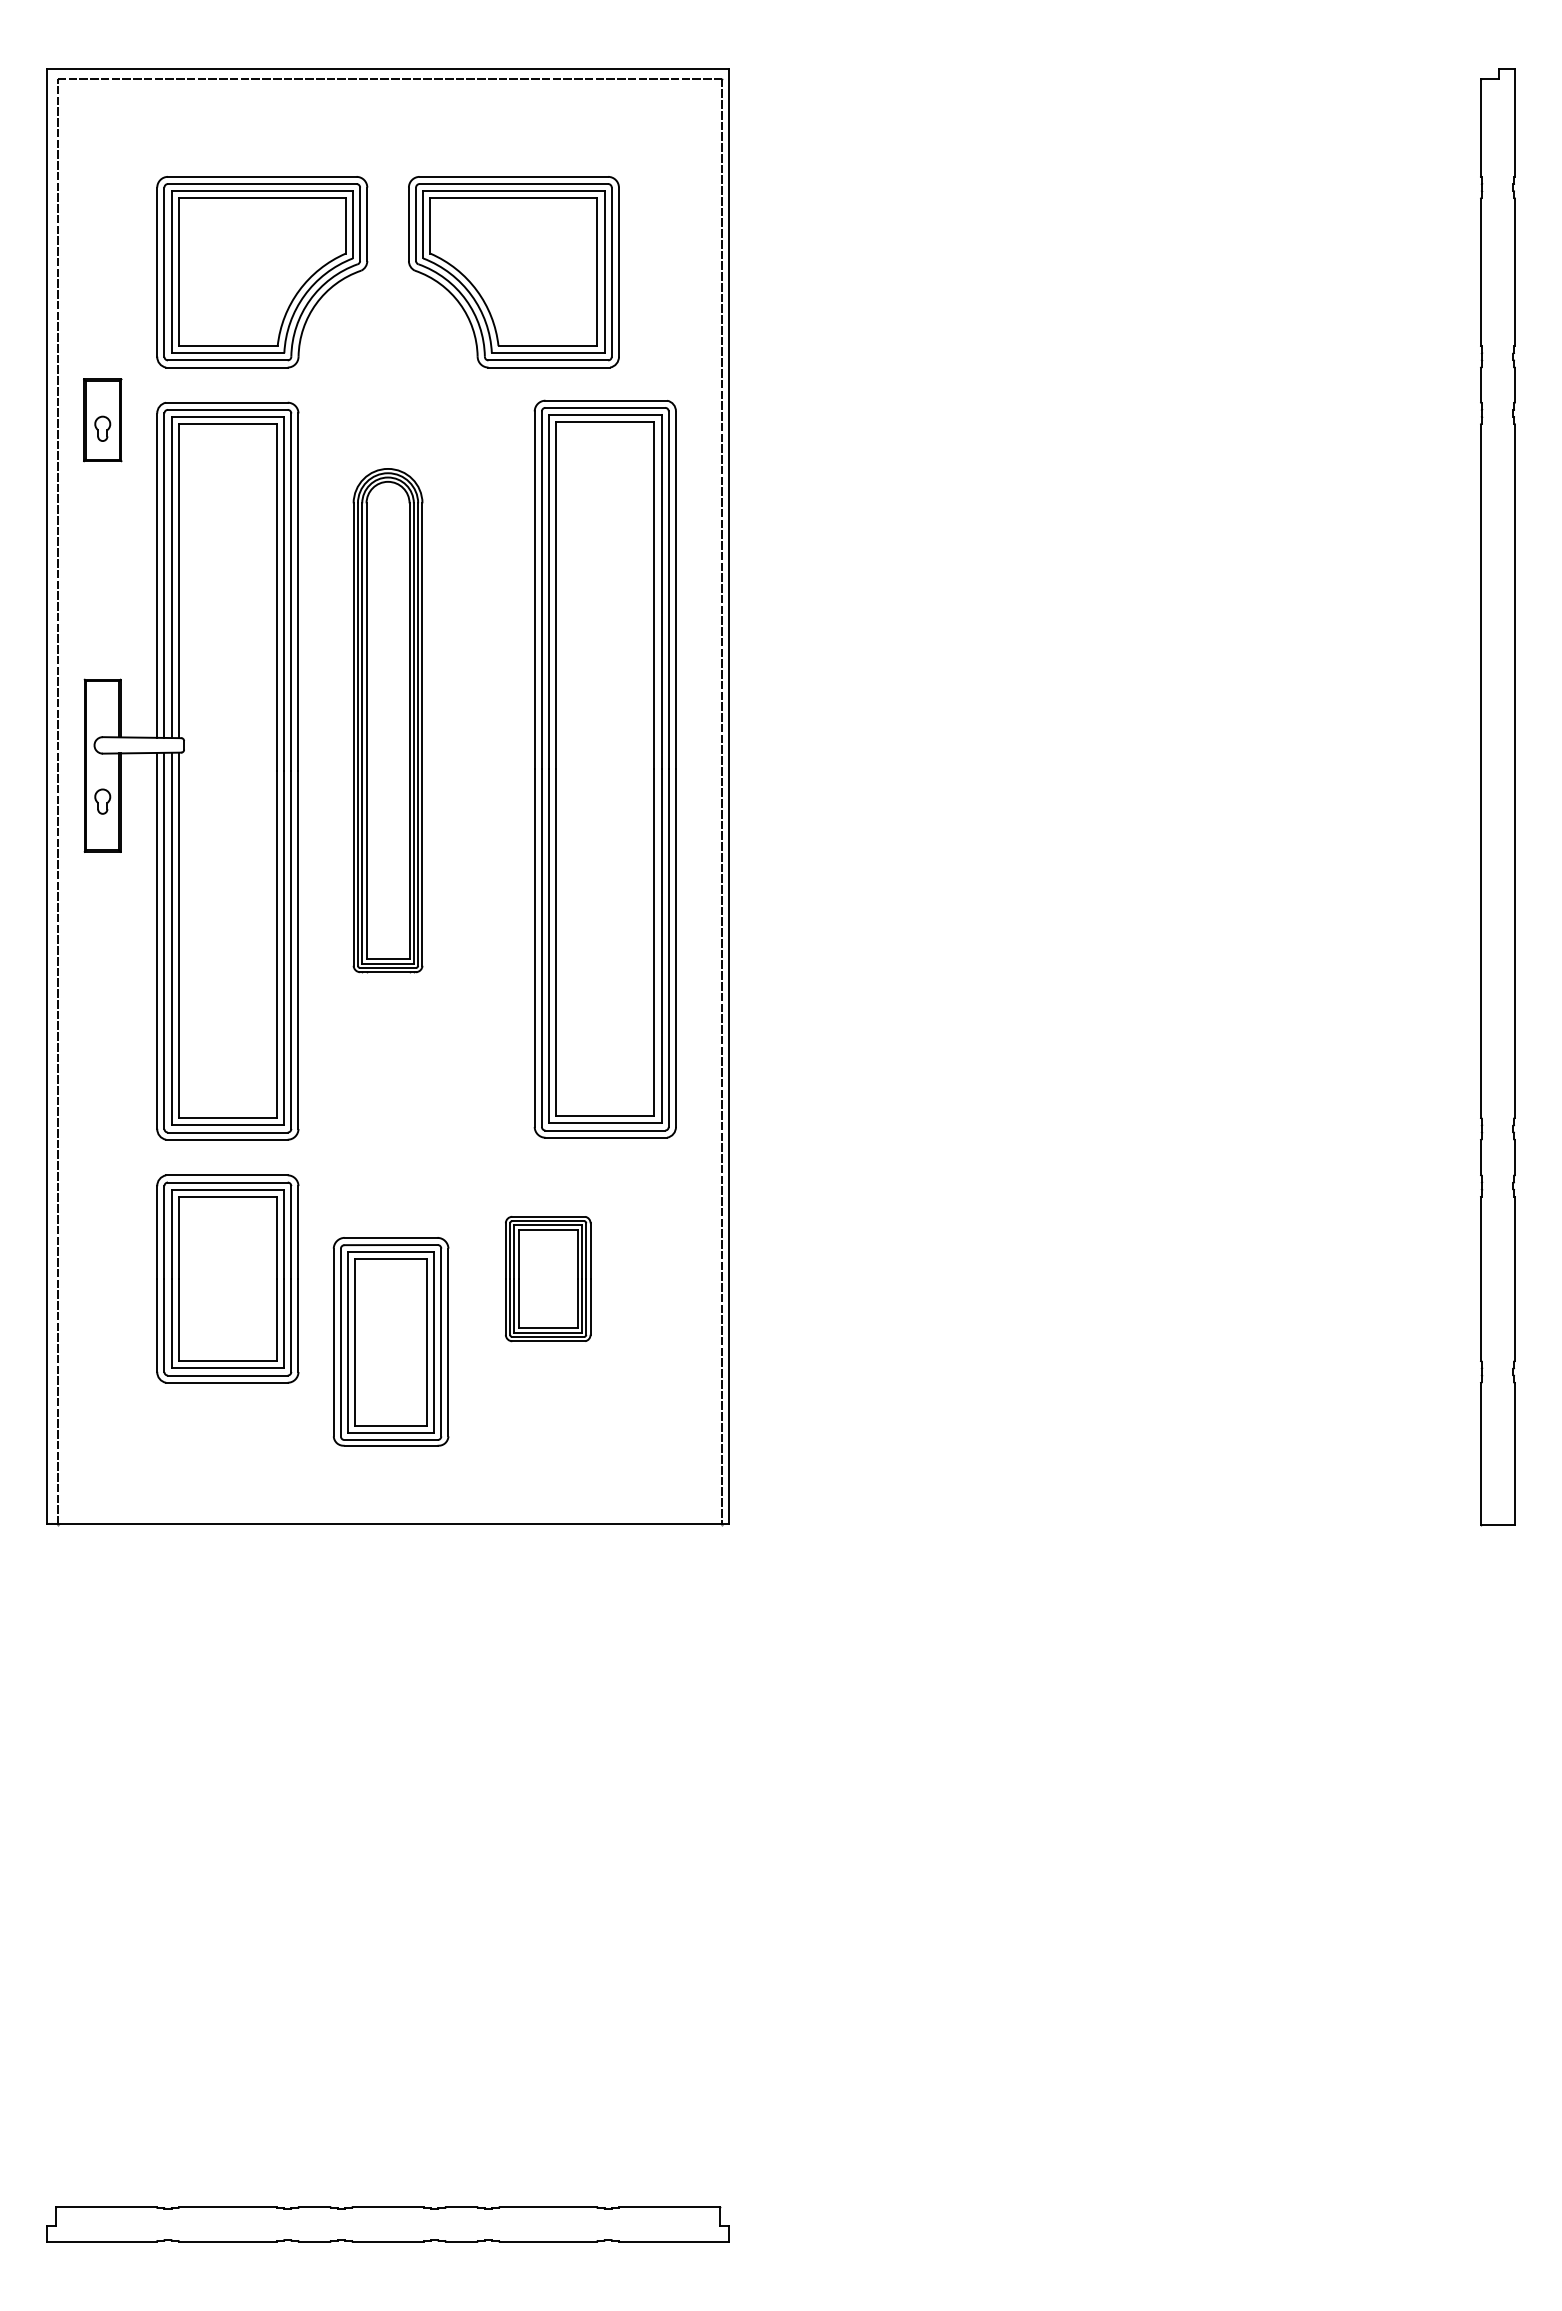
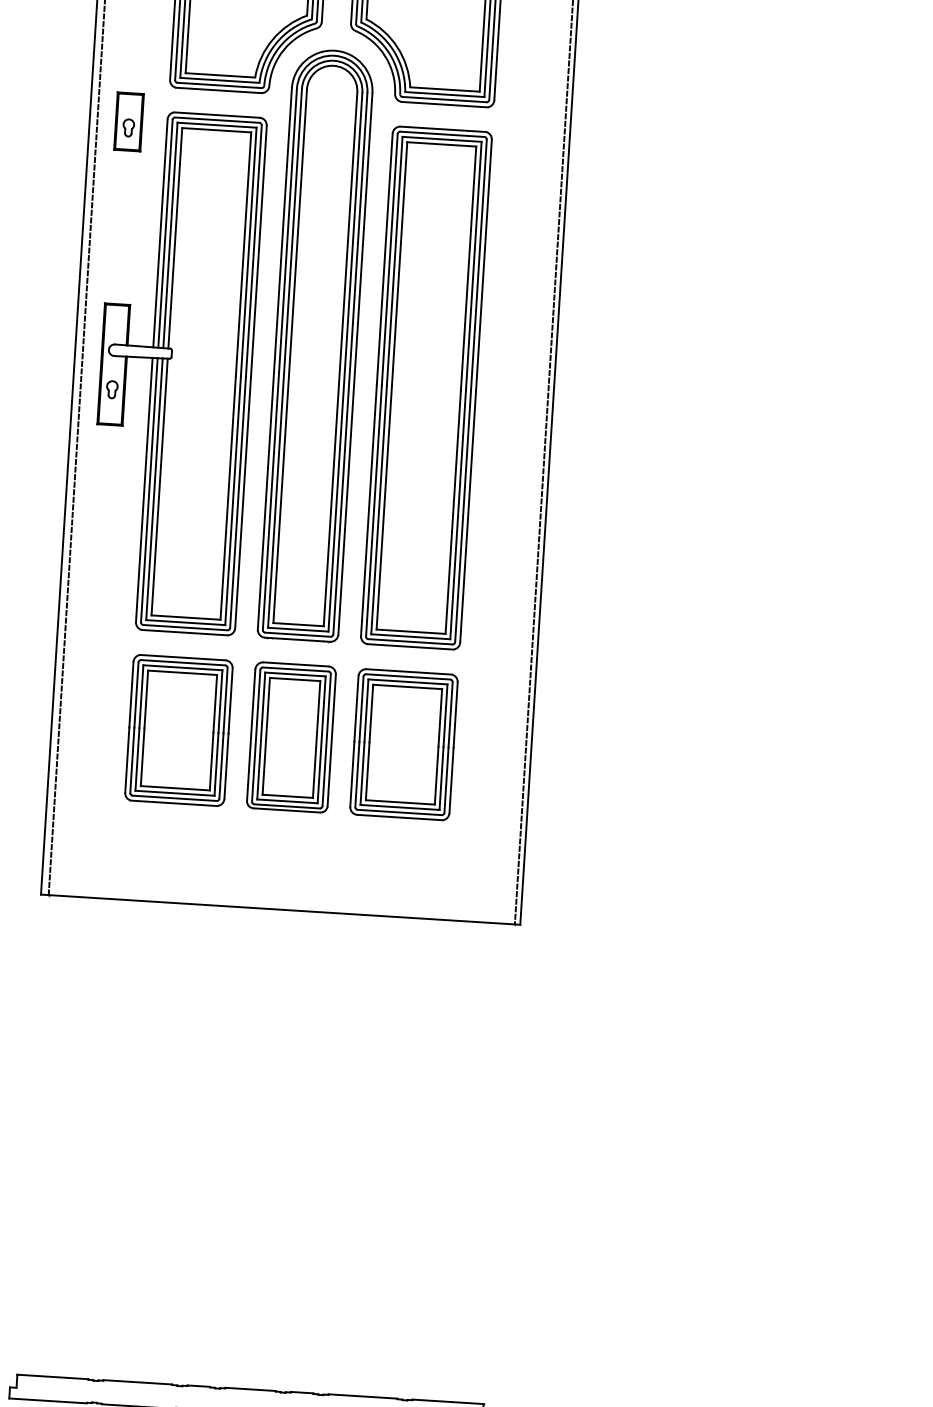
part: (387, 720) -> (315, 345), size x1.67
part: (604, 768) -> (425, 387), moved
part: (547, 1278) -> (403, 744), size x1.67
part: (390, 1341) -> (291, 737), moved

